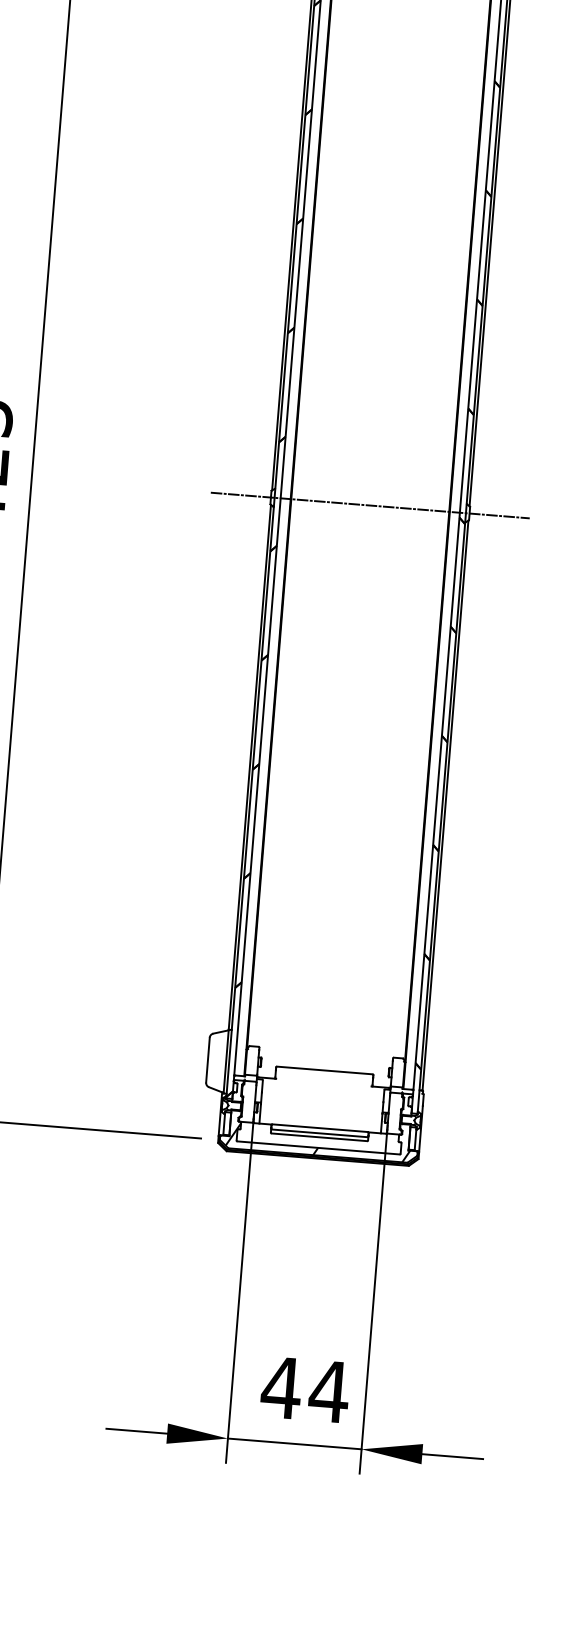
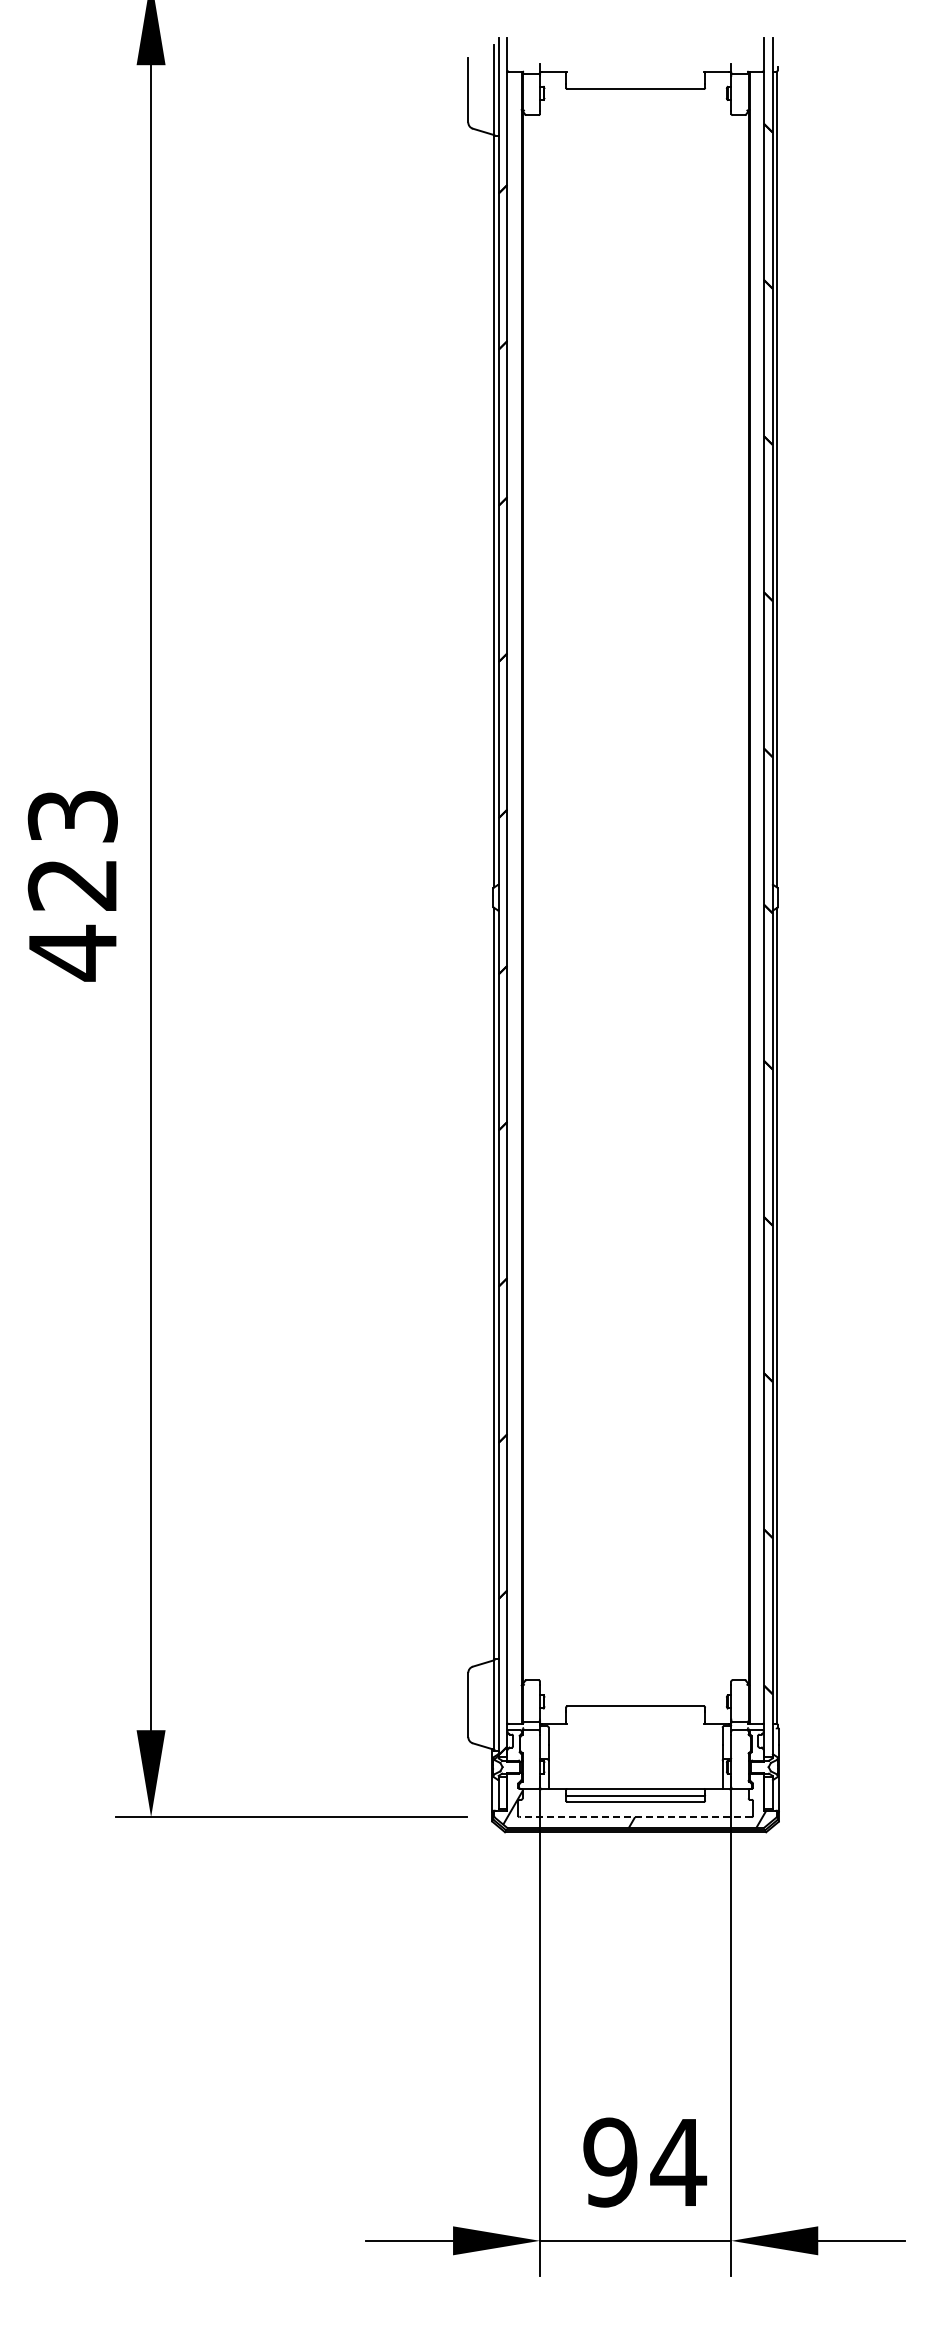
line: (370, 505) -> (635, 897), removed
line: (318, 1148) -> (635, 1817), solid -> dashed
text: (280, 1387) -> (609, 2162), 44 -> 94

